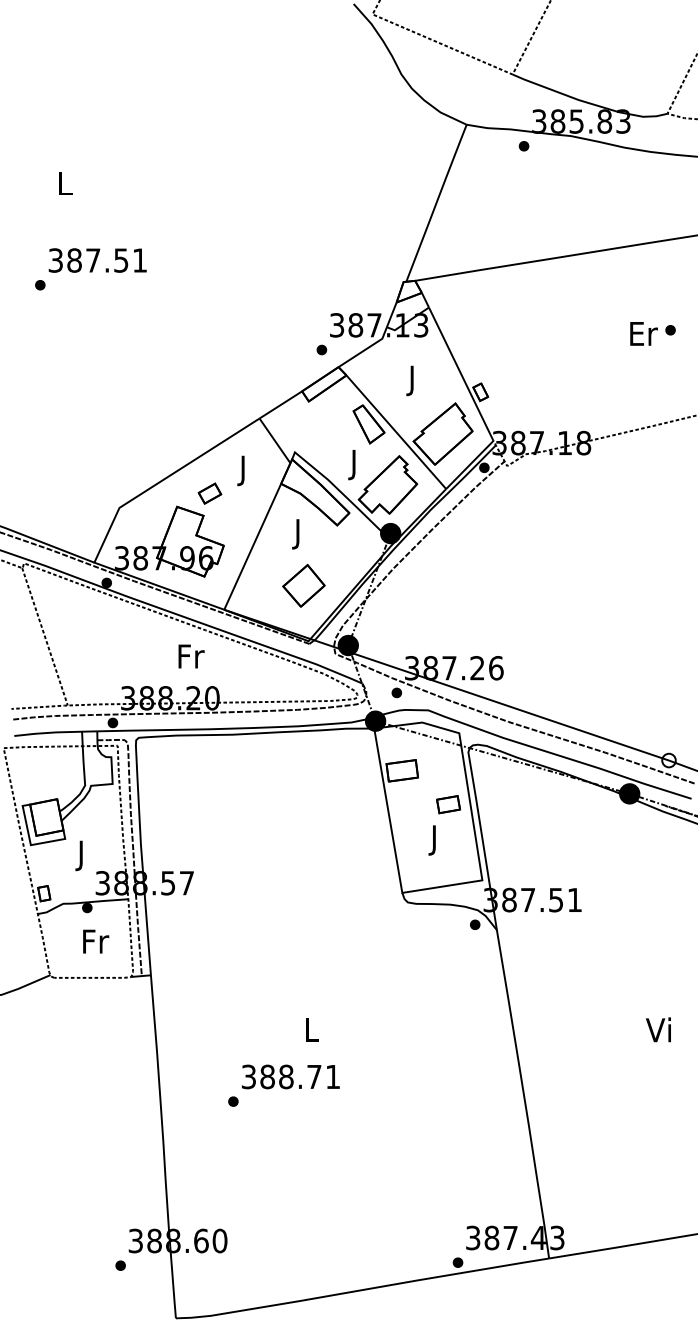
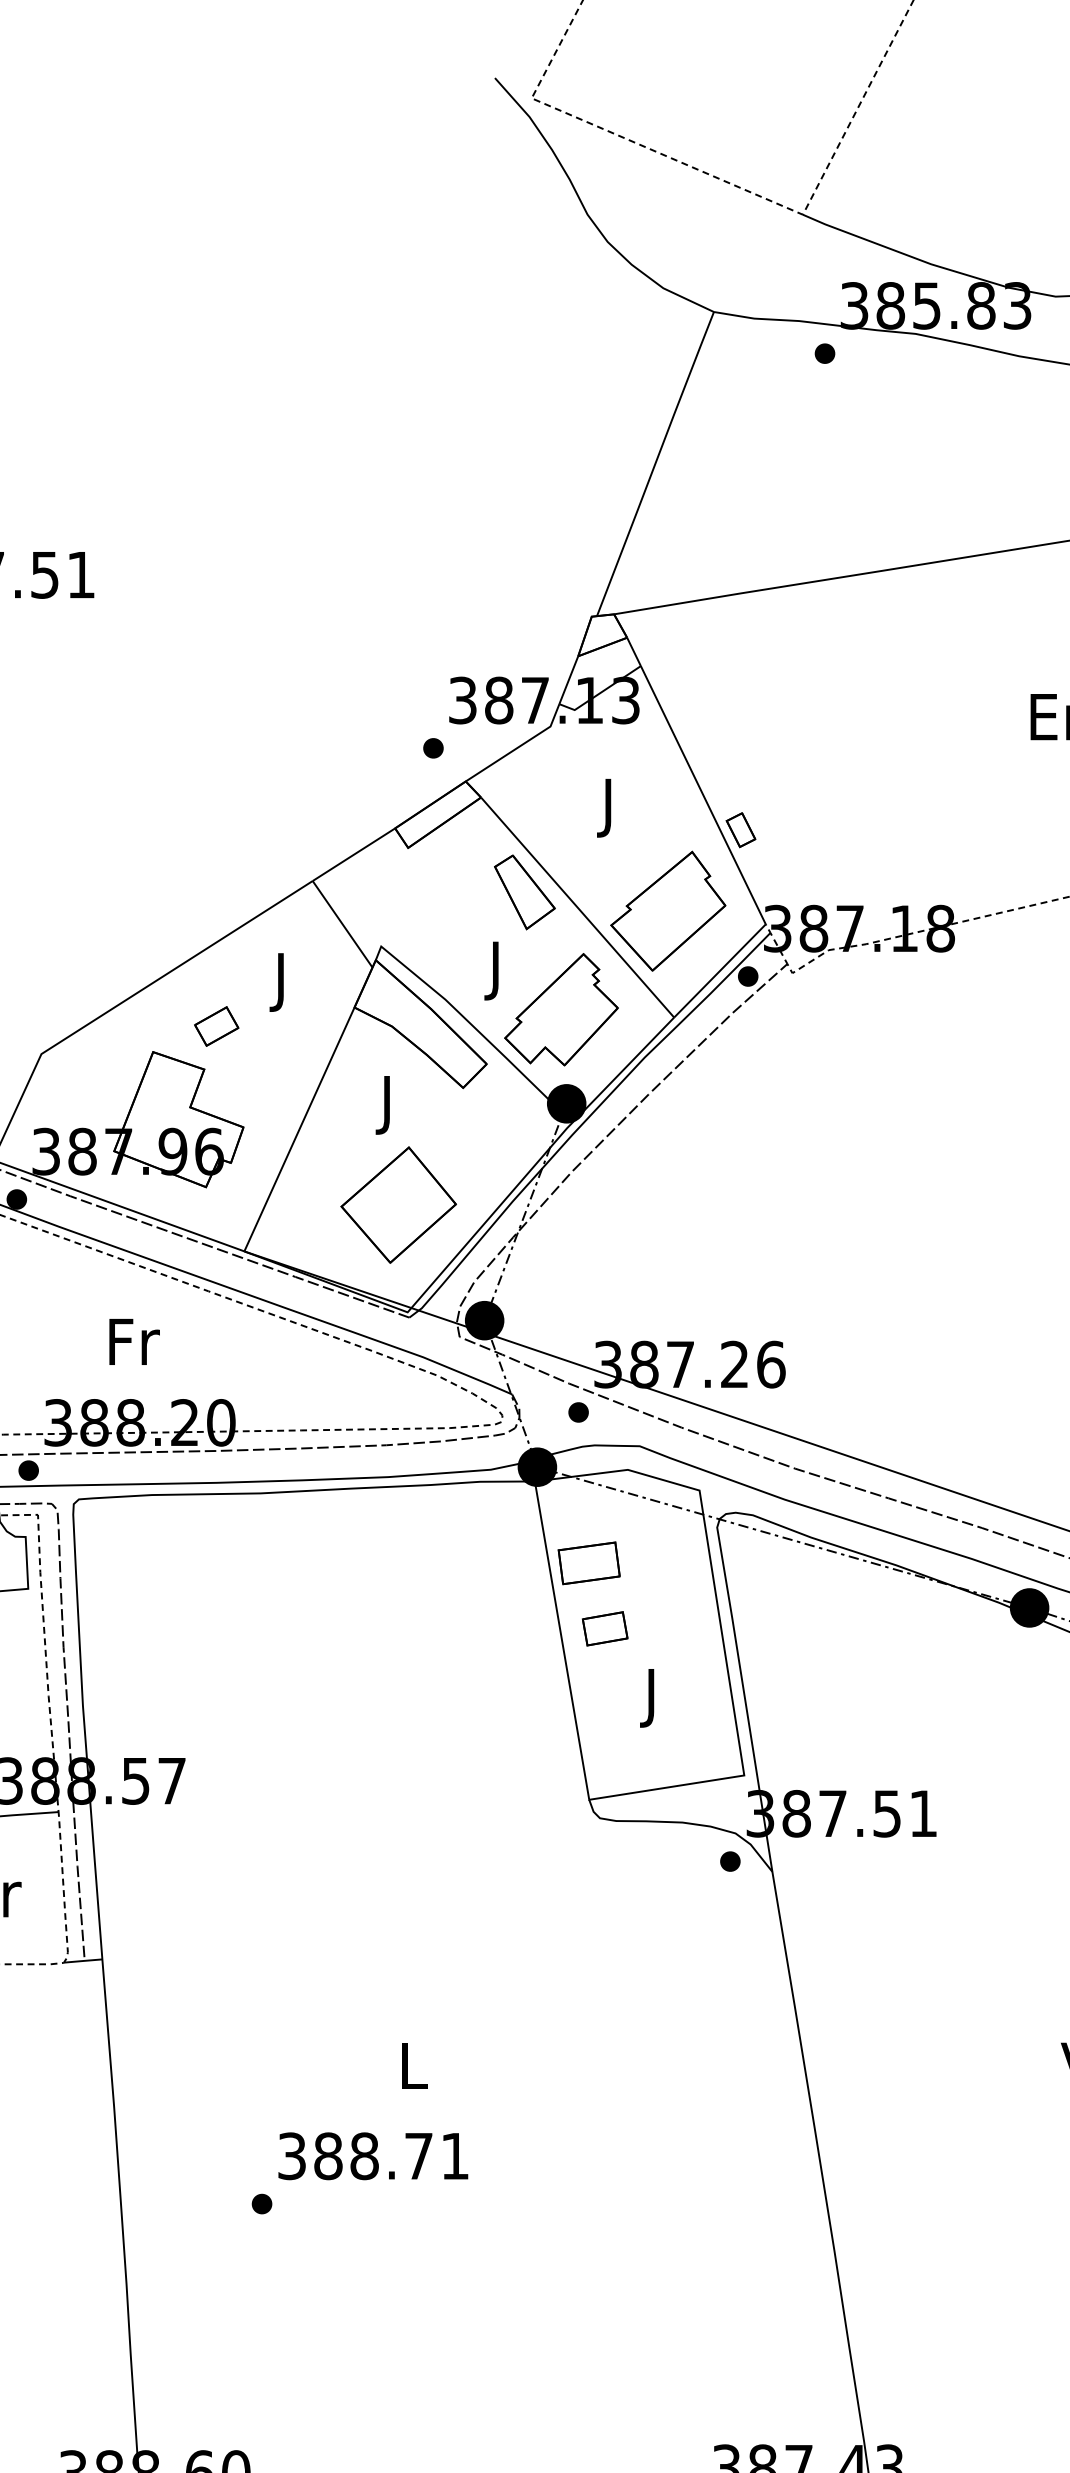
part: (303, 585) -> (397, 1204), size x1.43
text: (191, 656) -> (134, 1341), moved
part: (448, 804) -> (605, 1628), moved

